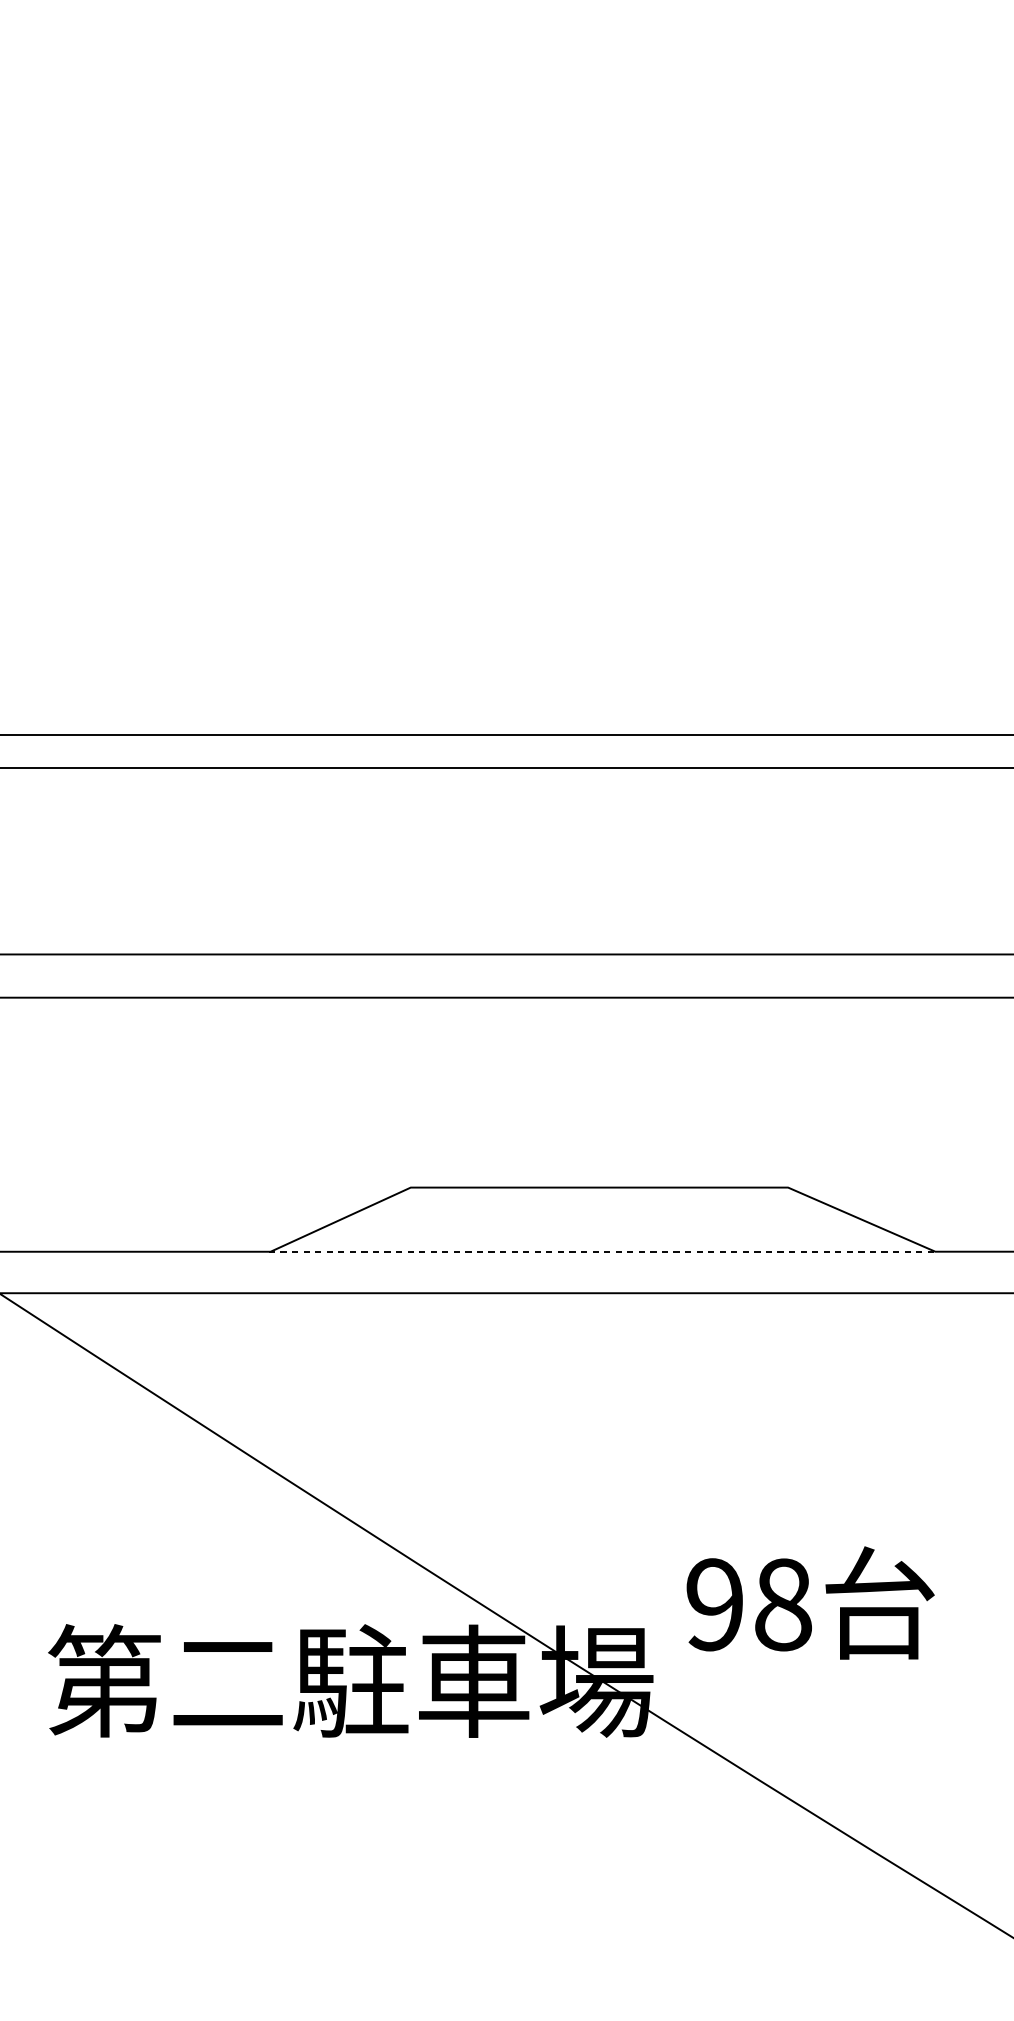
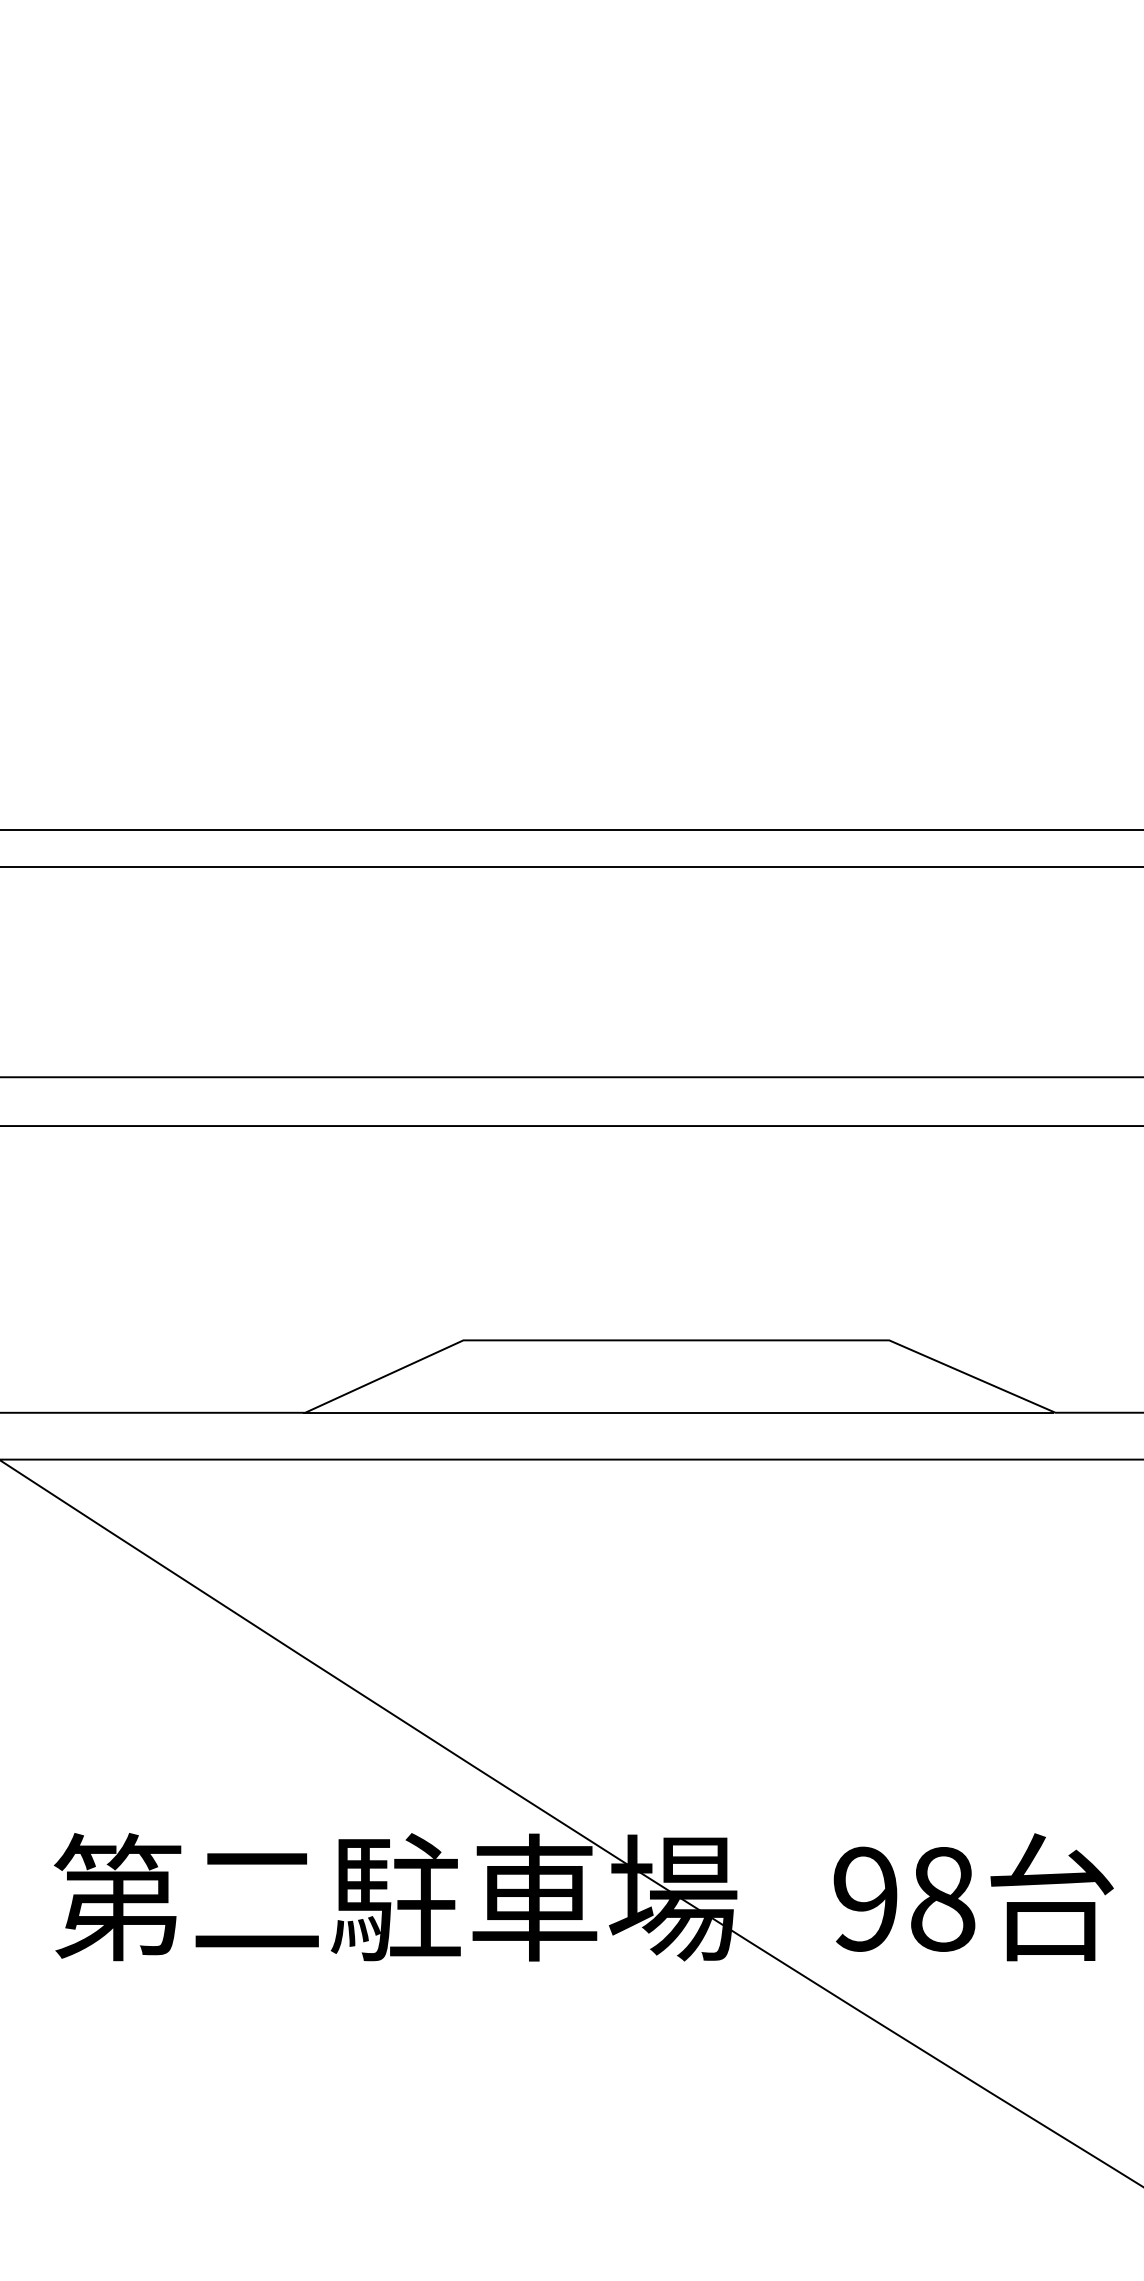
line: (601, 1251) -> (678, 1412), dashed -> solid
text: (810, 1603) -> (973, 1897), moved

